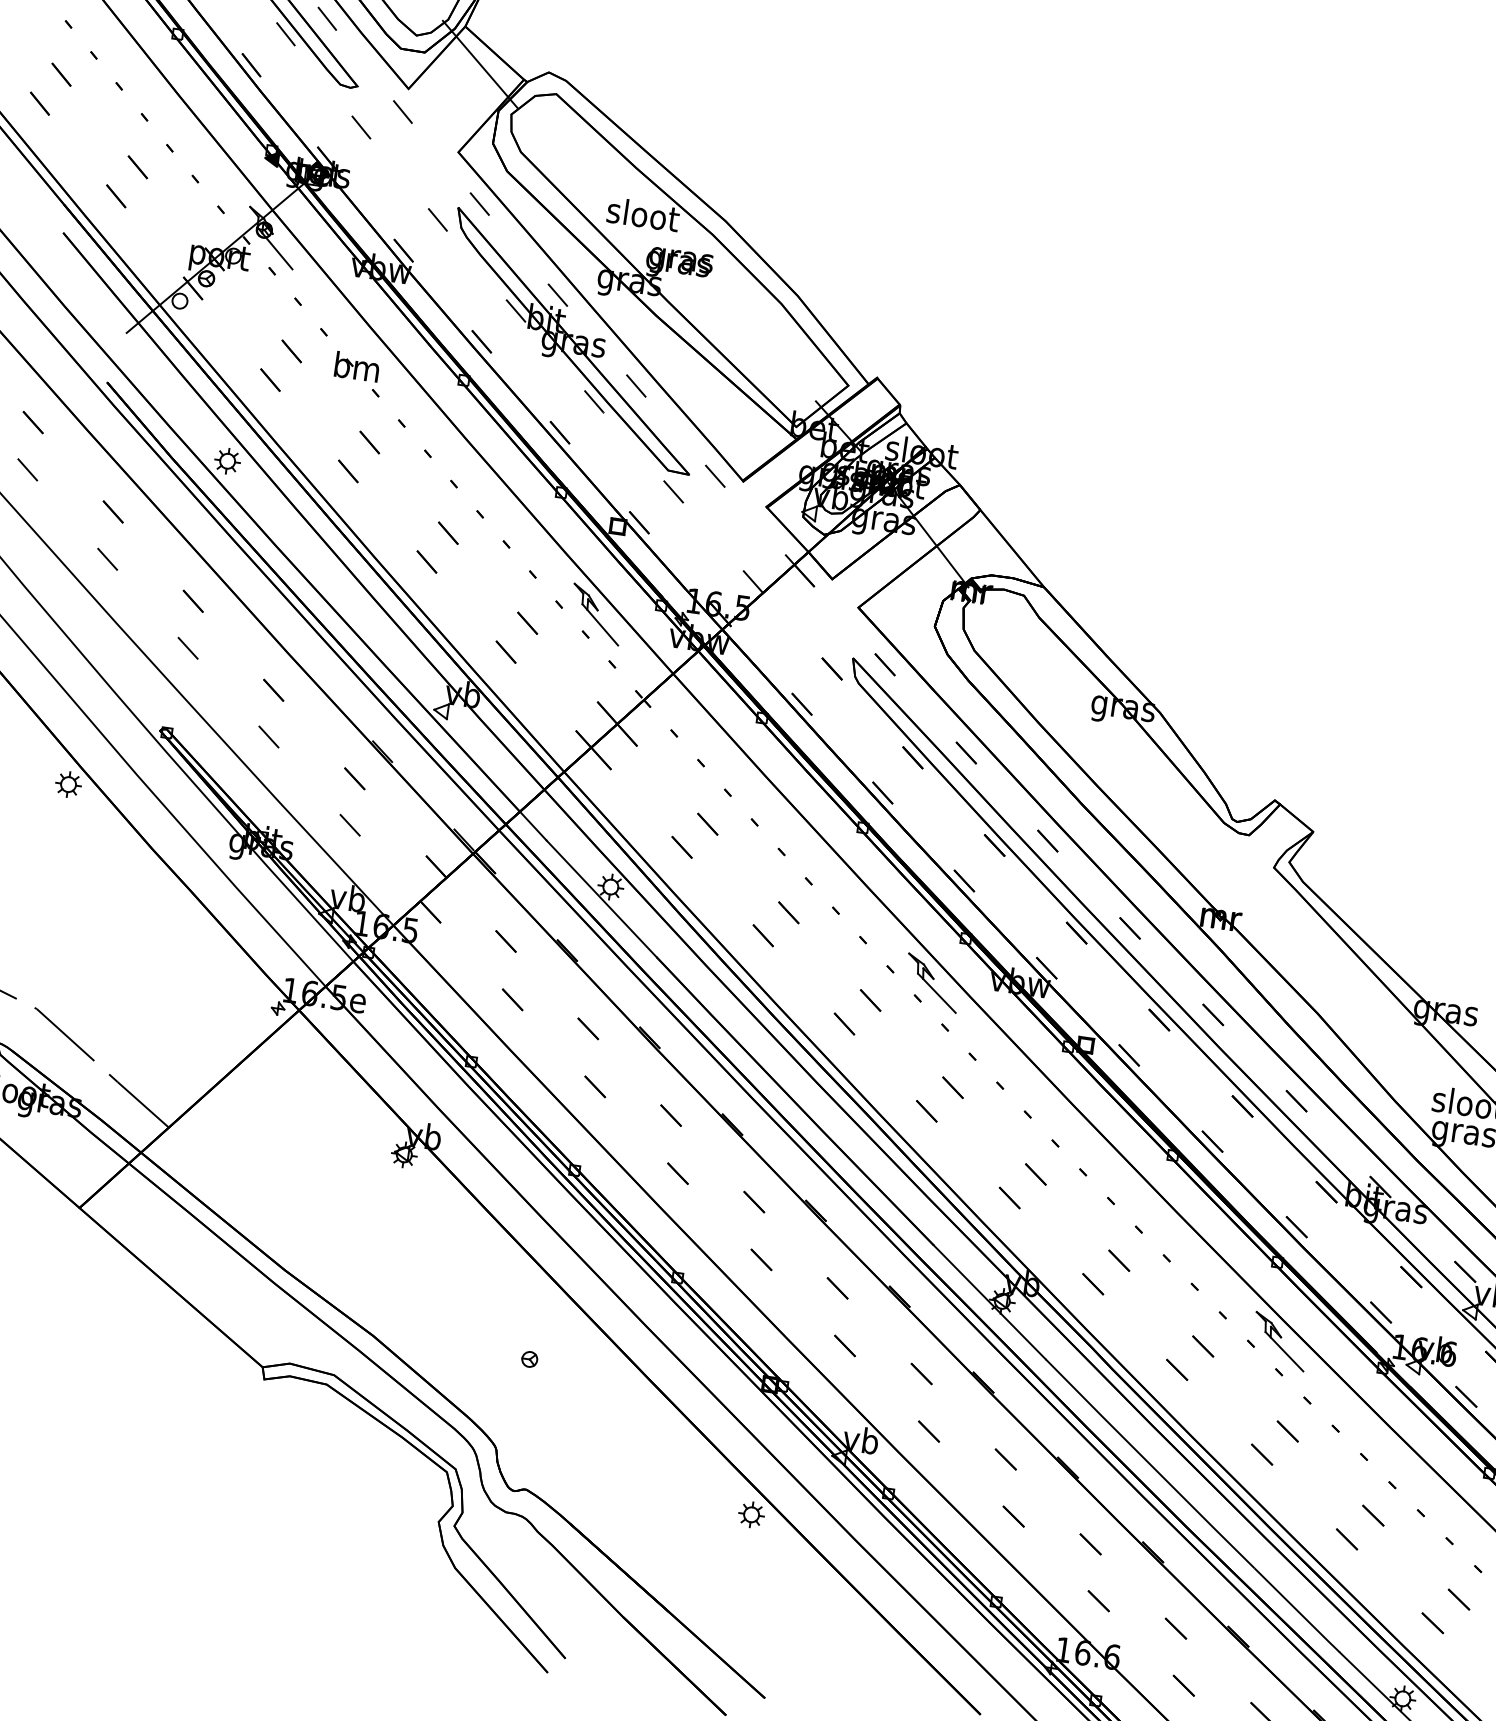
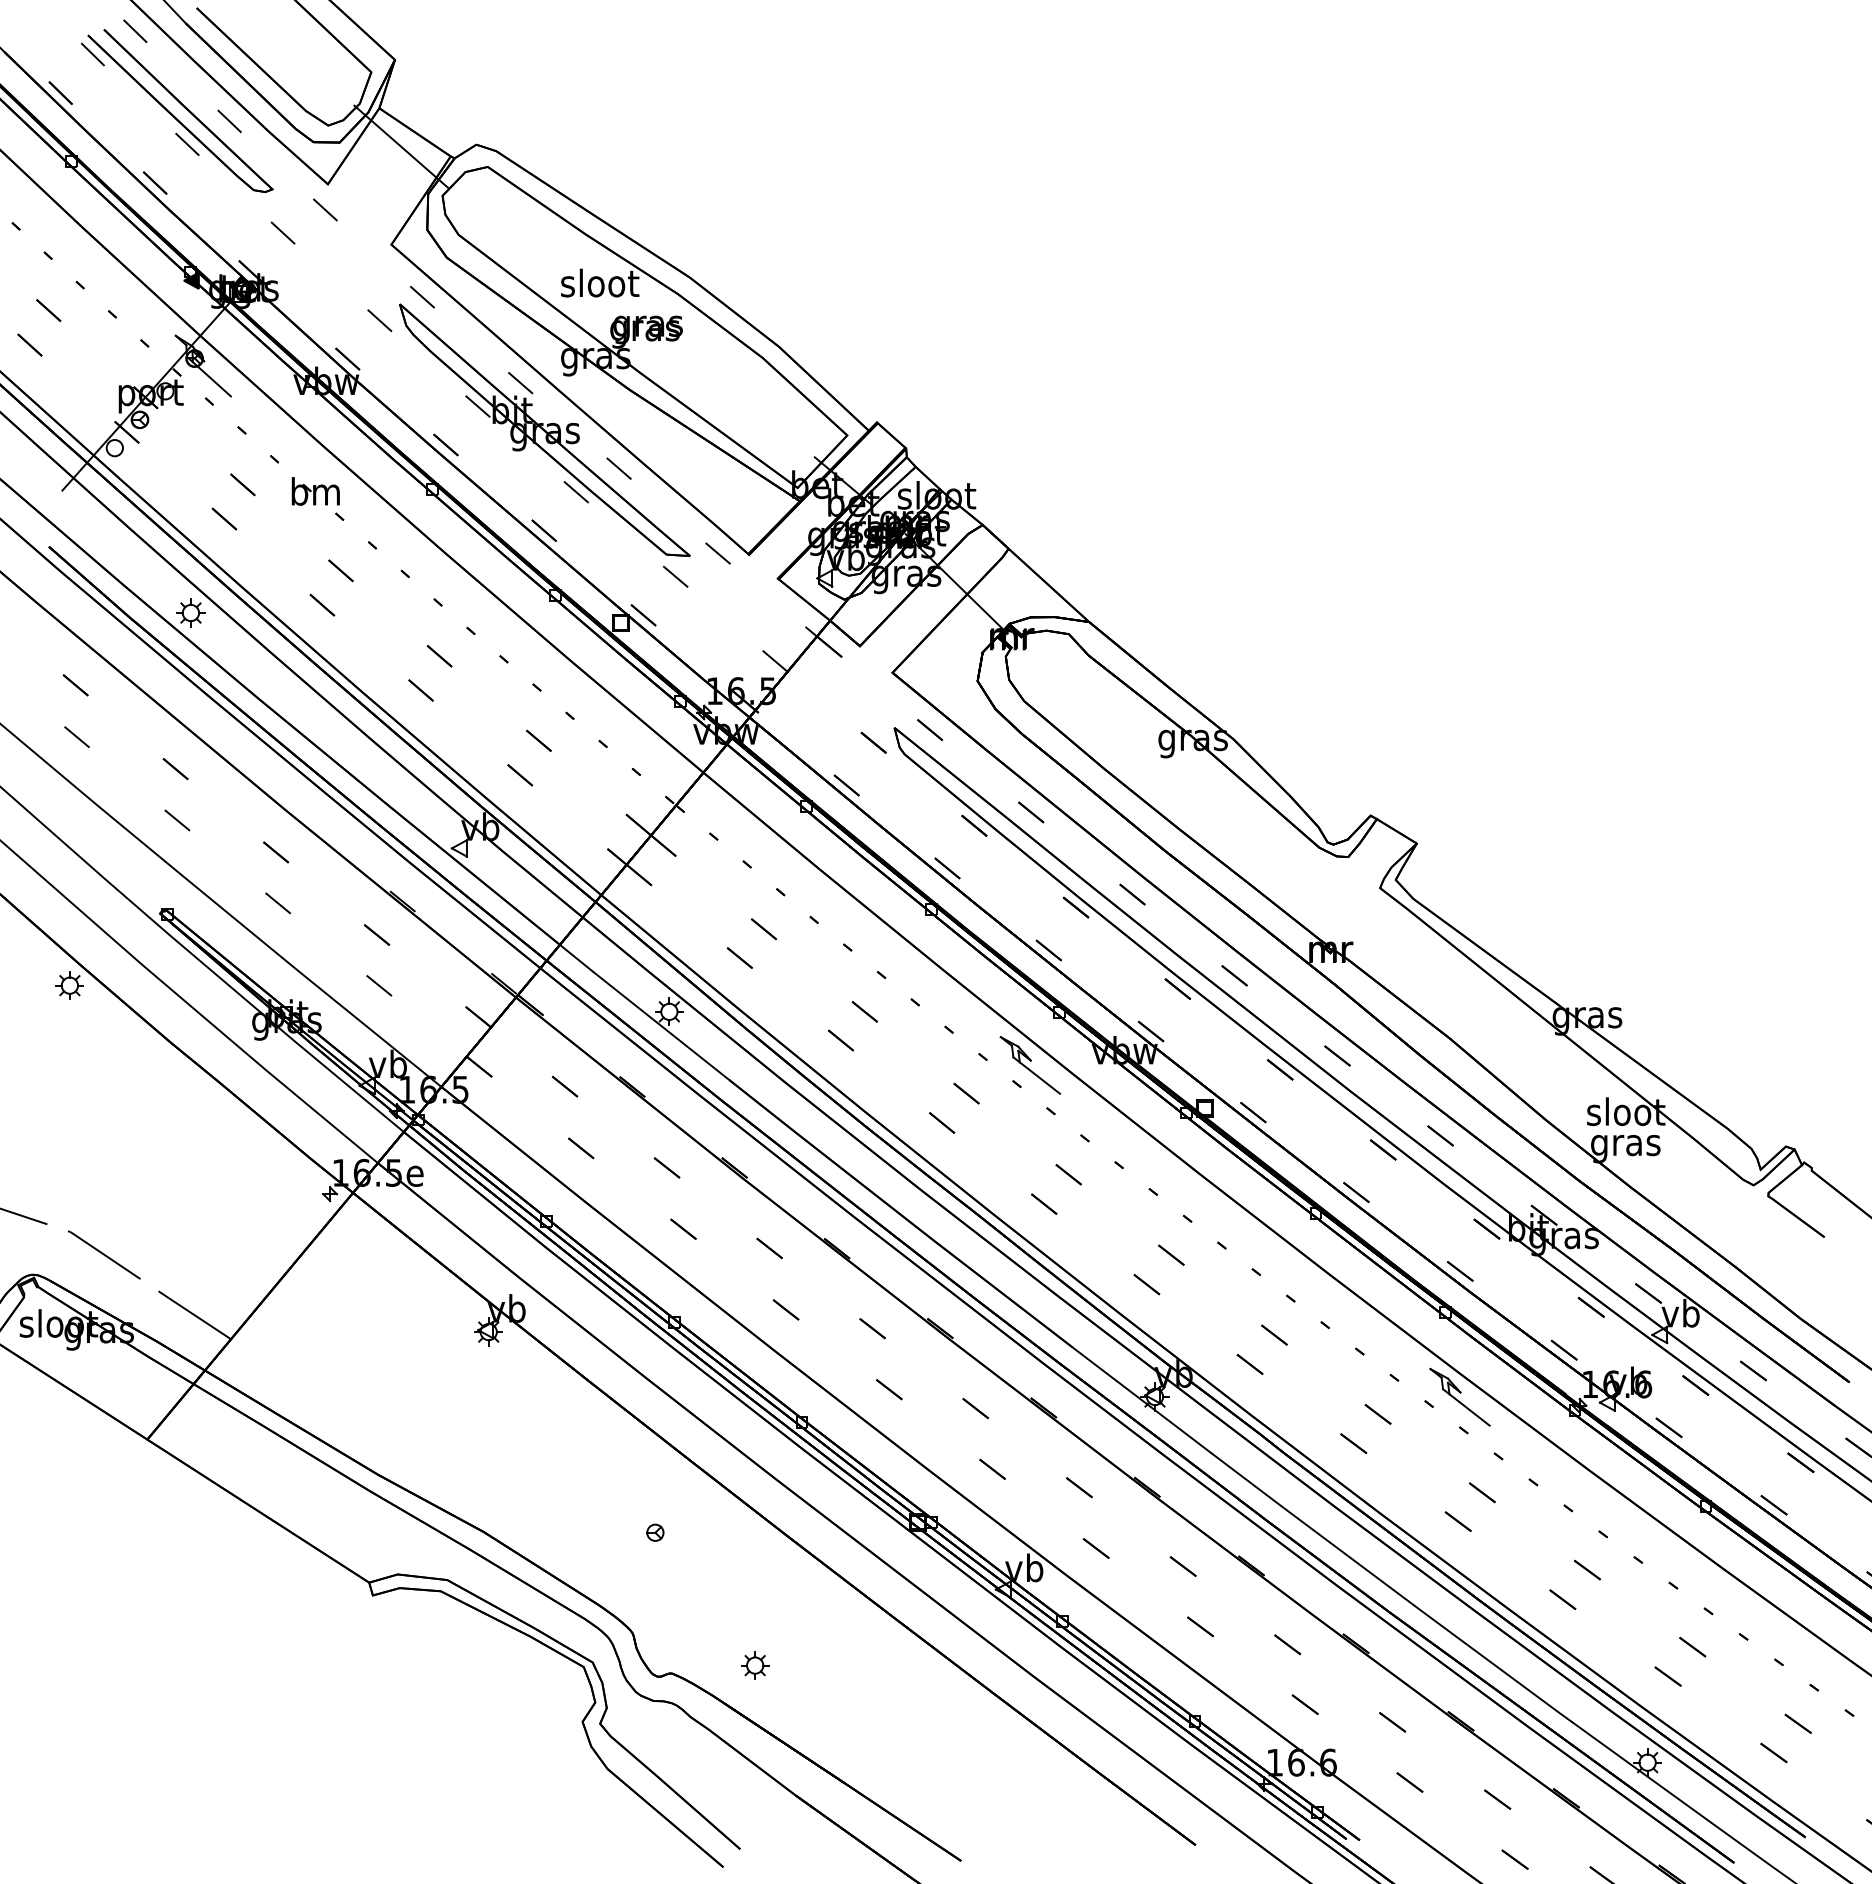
part: (596, 614) -> (611, 720), removed
part: (751, 1514) -> (755, 1665), moved

